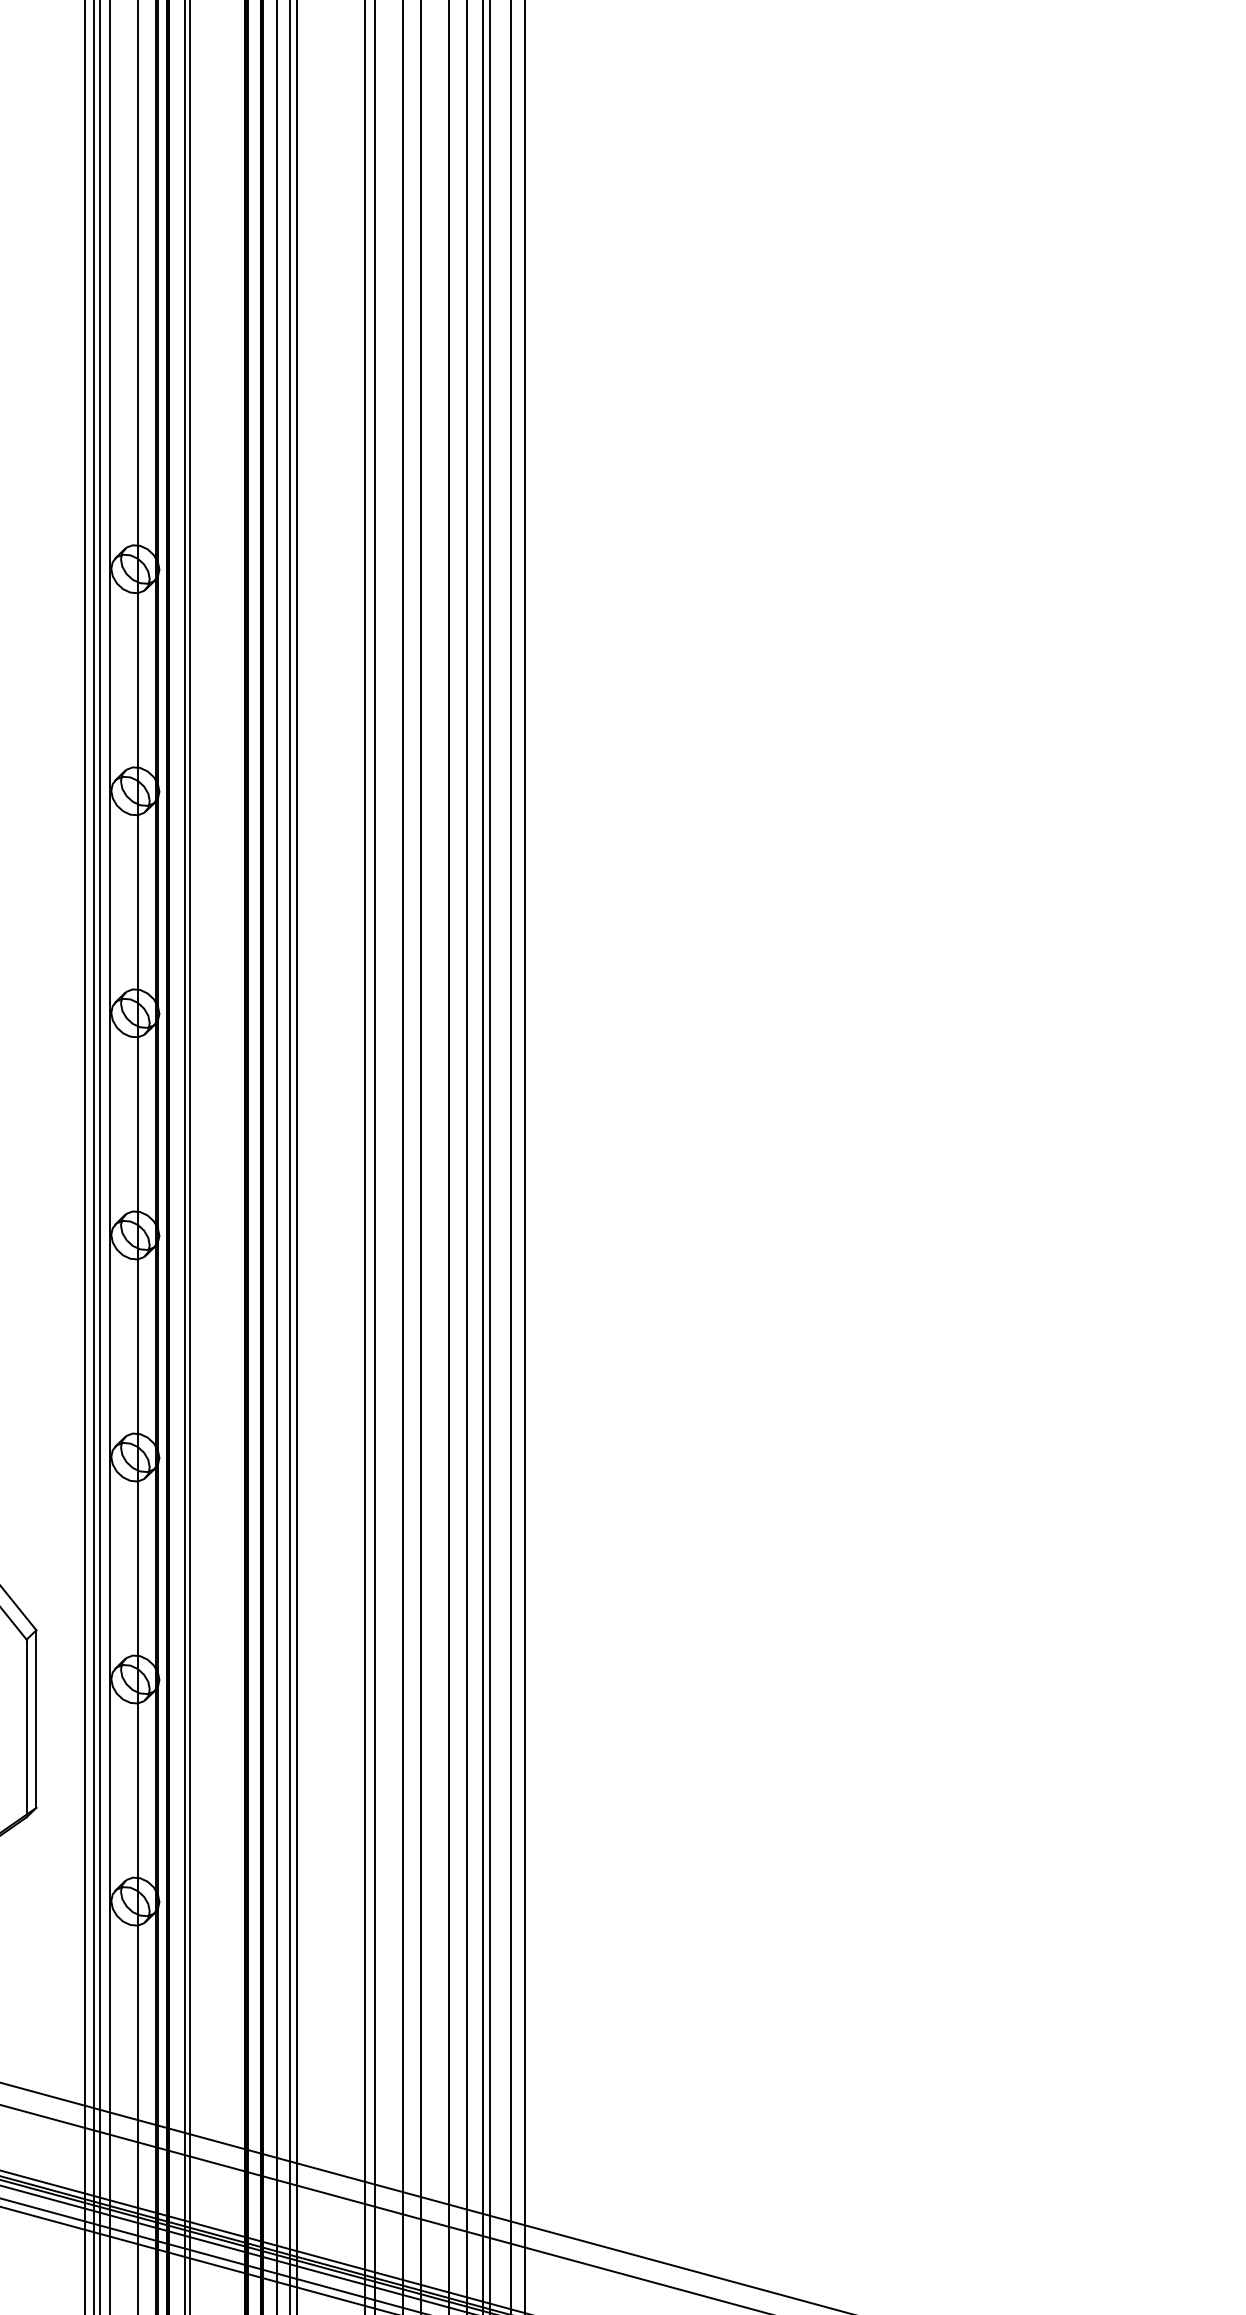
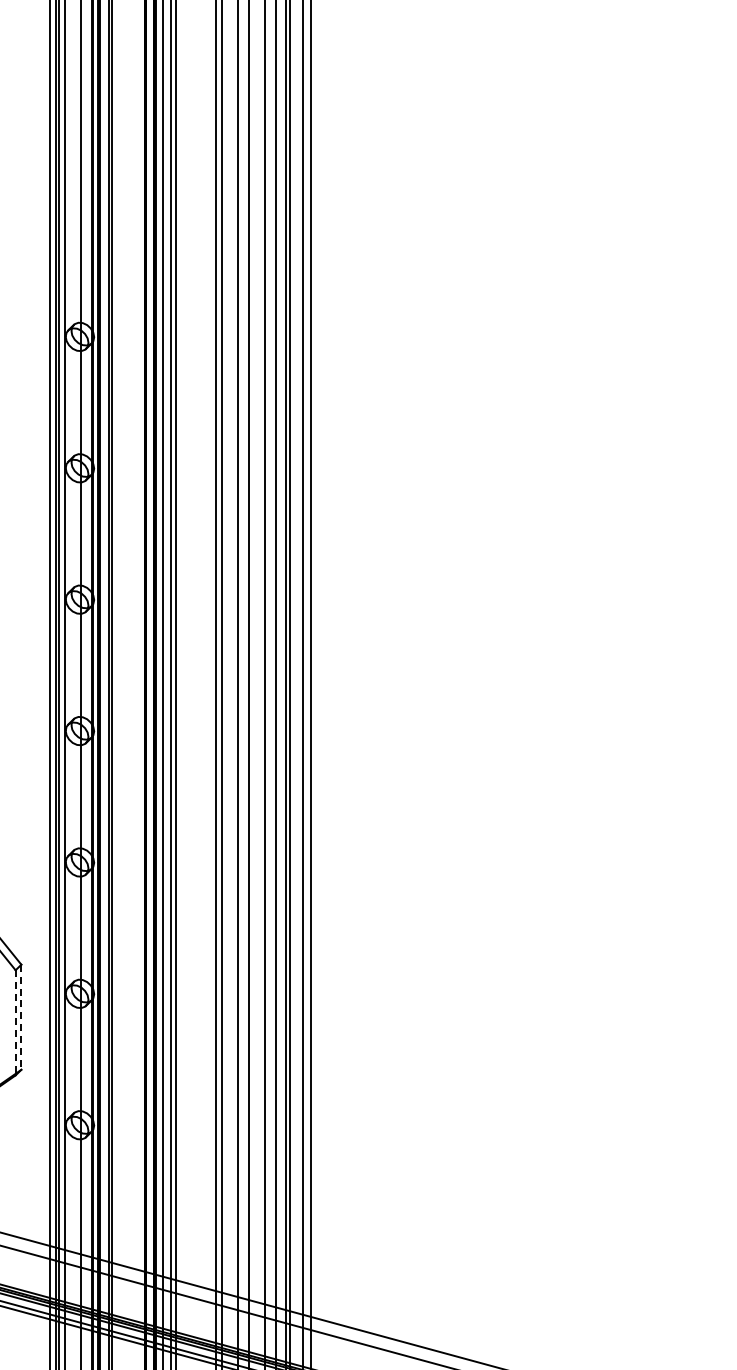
line: (36, 1719) -> (21, 1017), solid -> dashed
line: (26, 1727) -> (15, 1022), solid -> dashed

